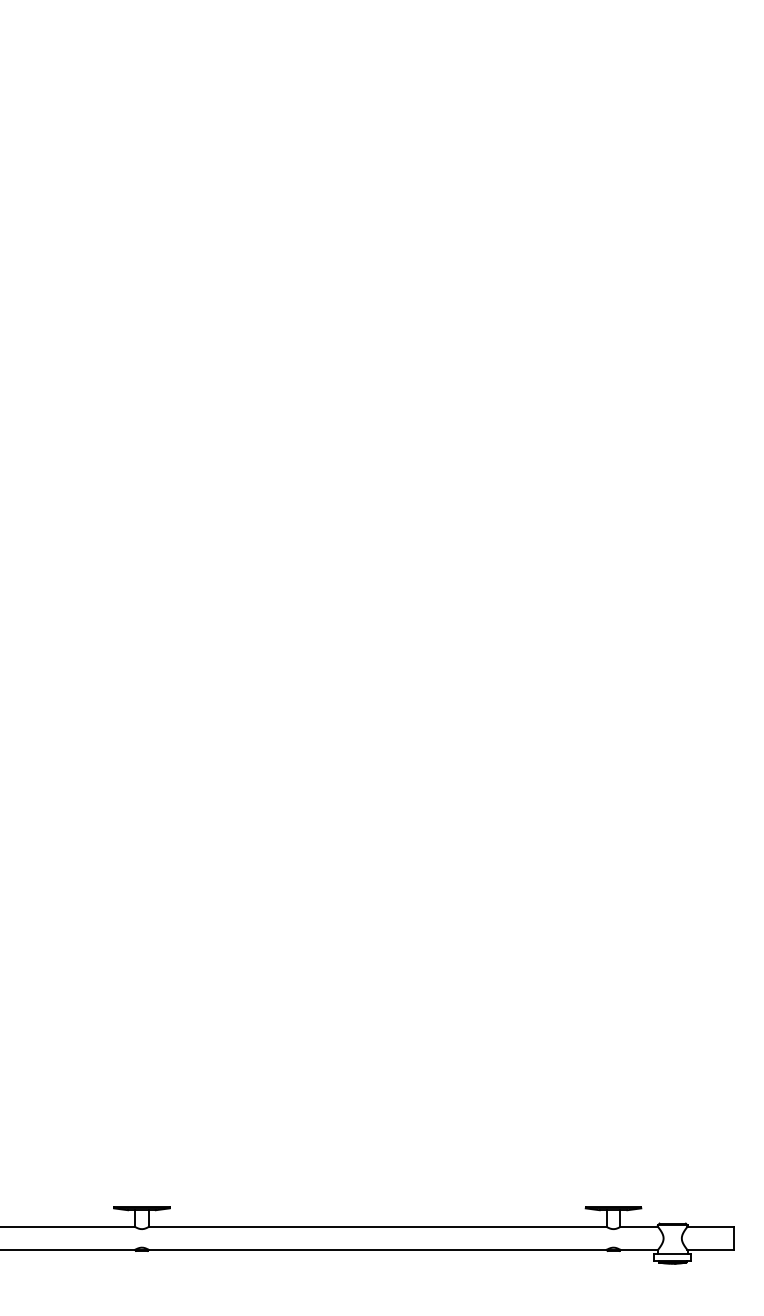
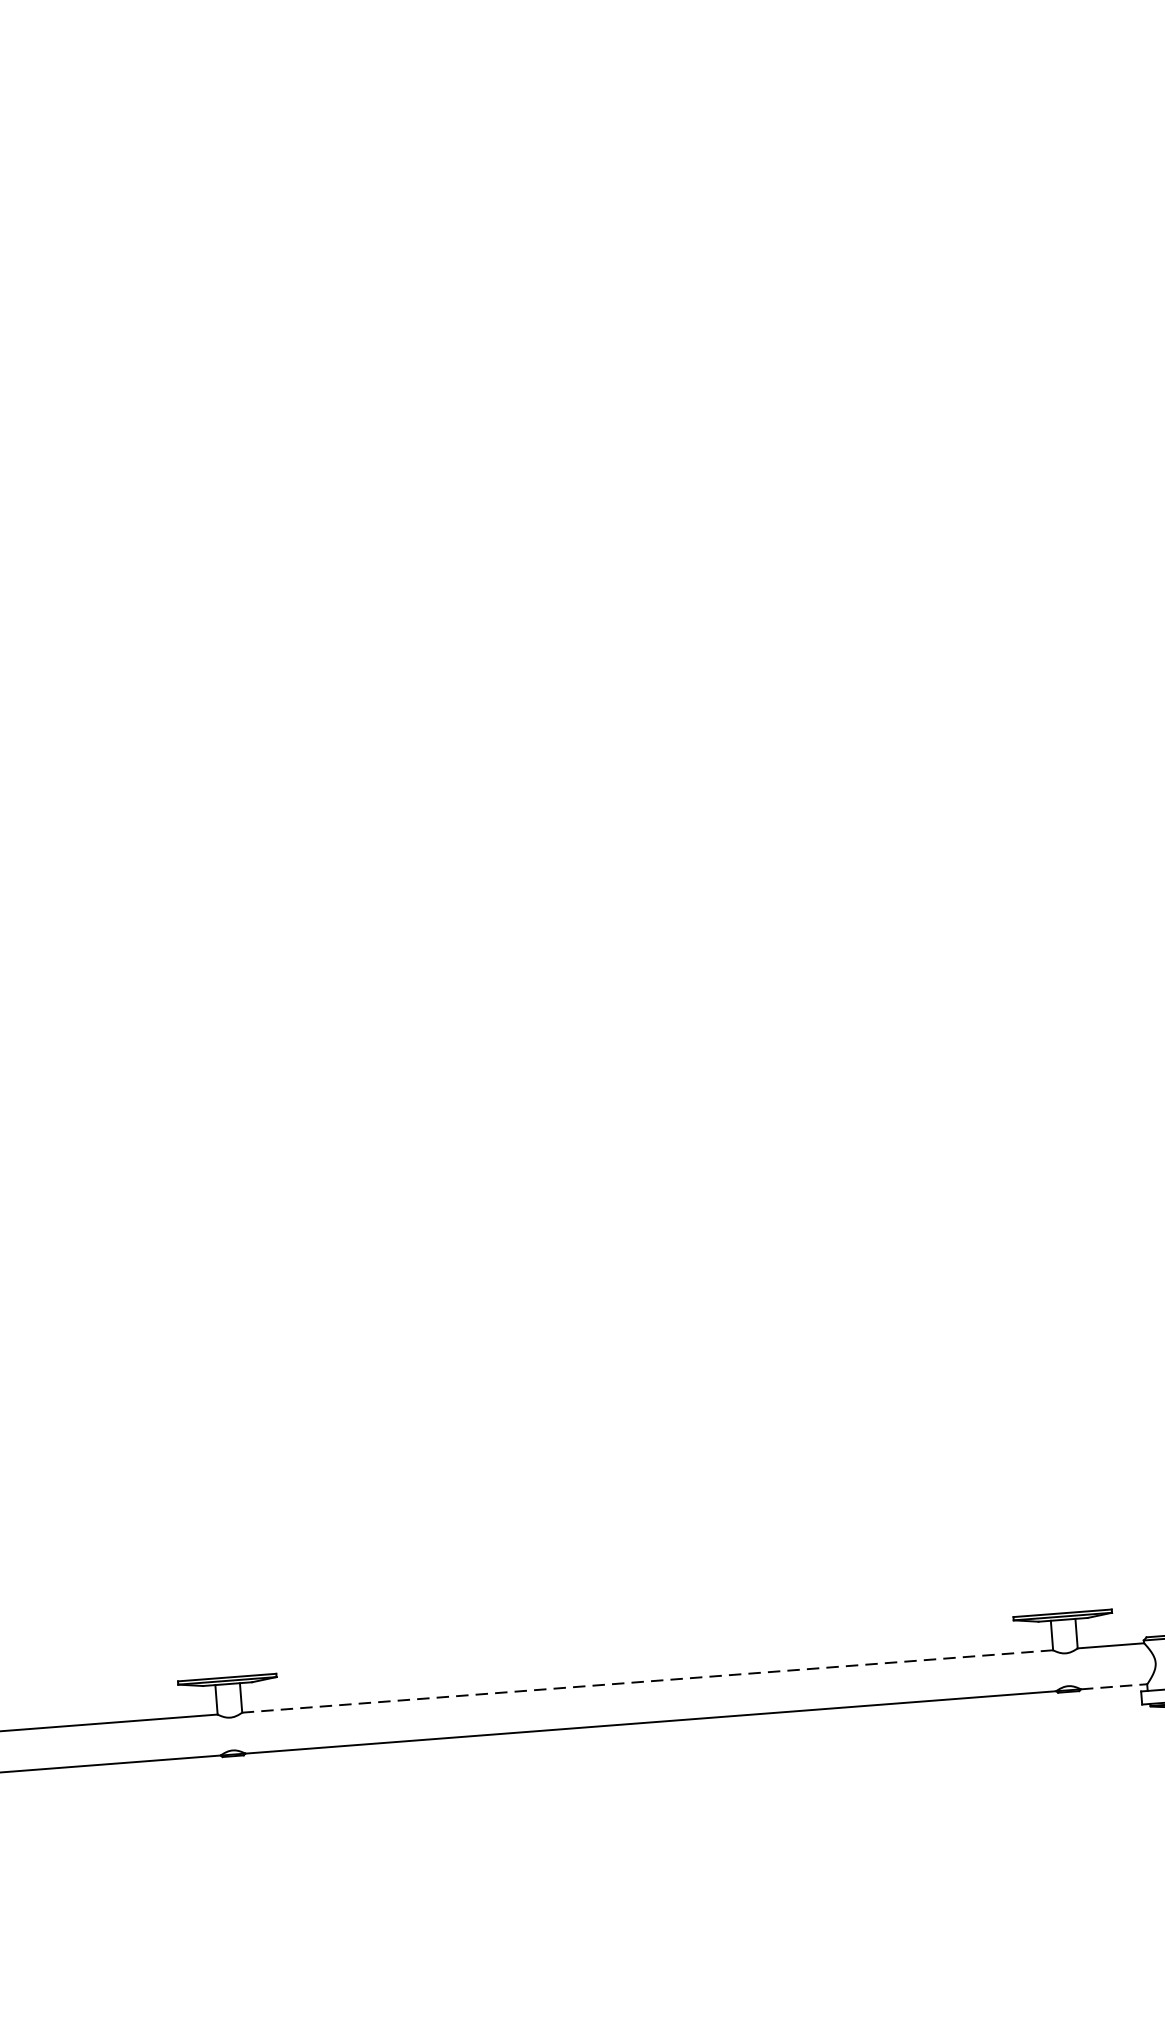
line: (377, 1226) -> (647, 1680), solid -> dashed
line: (639, 1249) -> (1114, 1685), solid -> dashed

